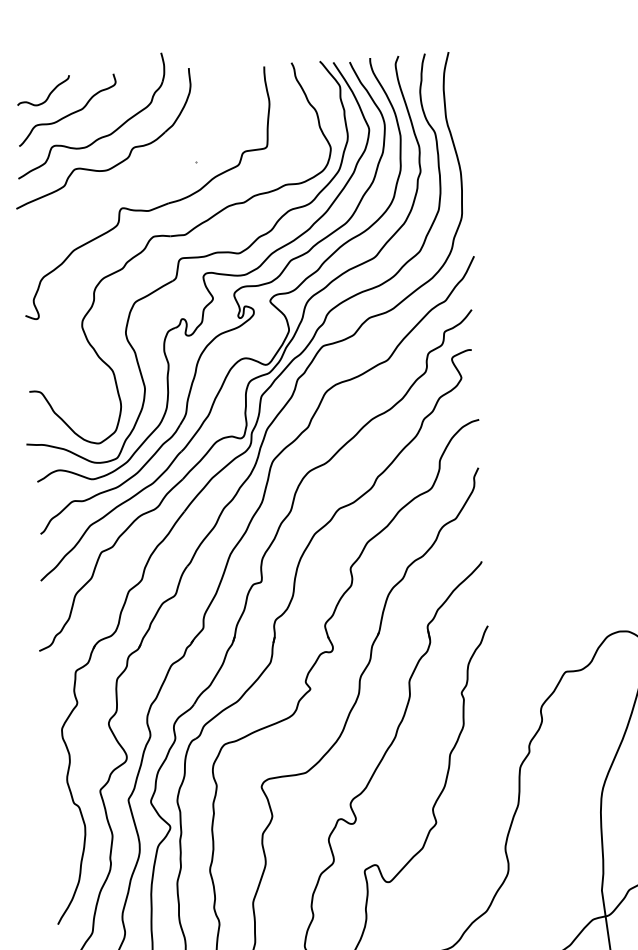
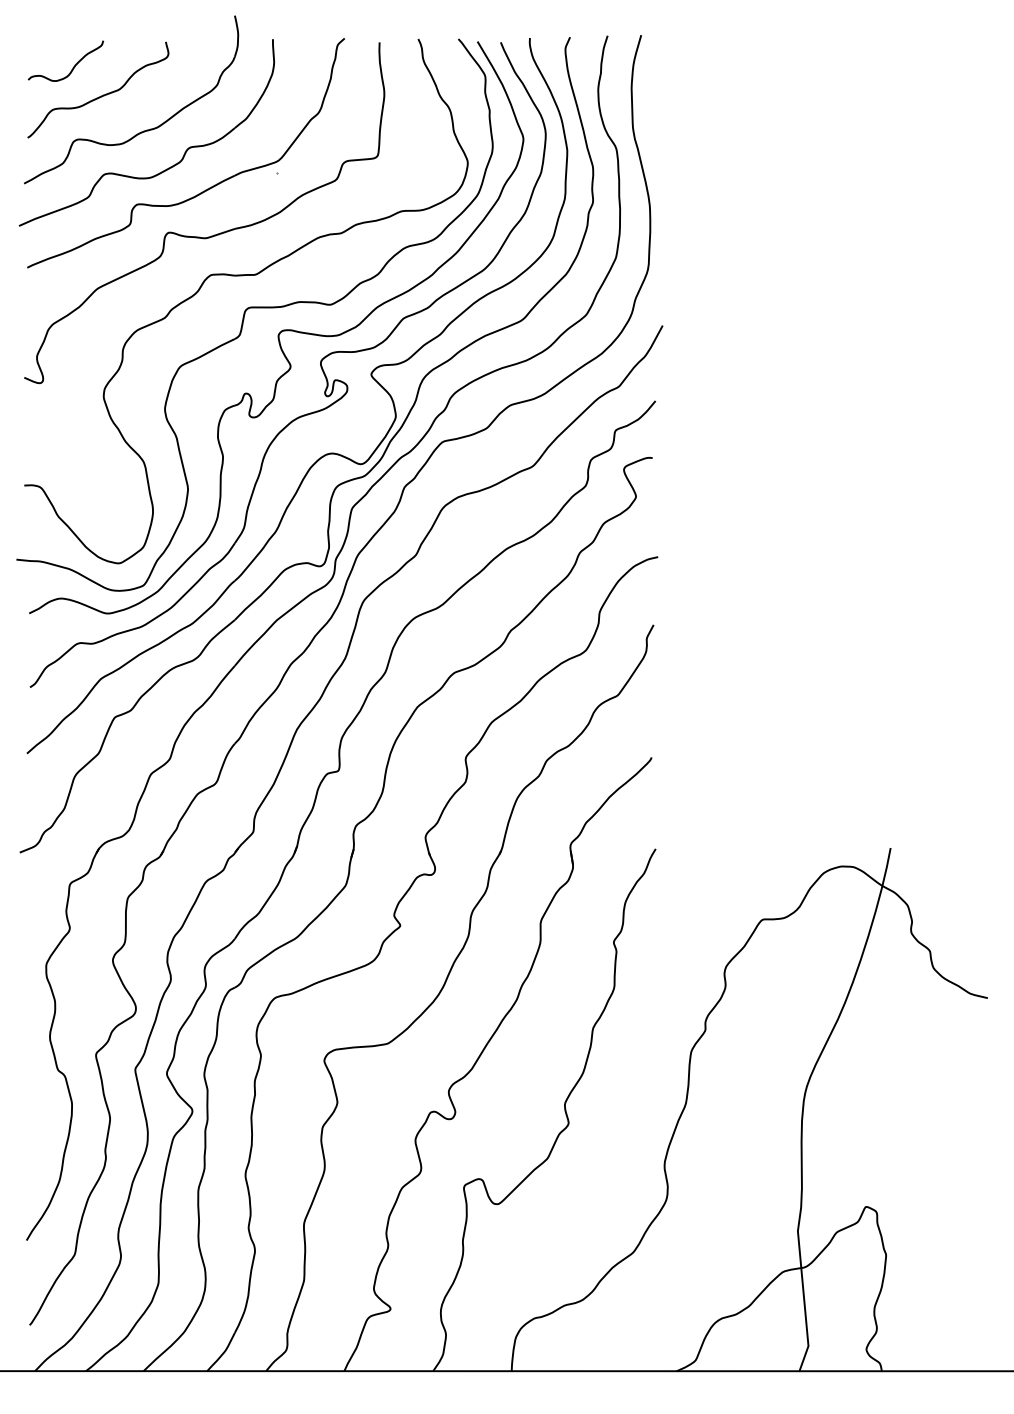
part: (146, 176) -> (205, 189), added

